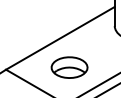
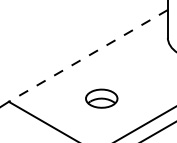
line: (60, 38) -> (88, 56), solid -> dashed
part: (69, 67) -> (101, 98), size x0.6

